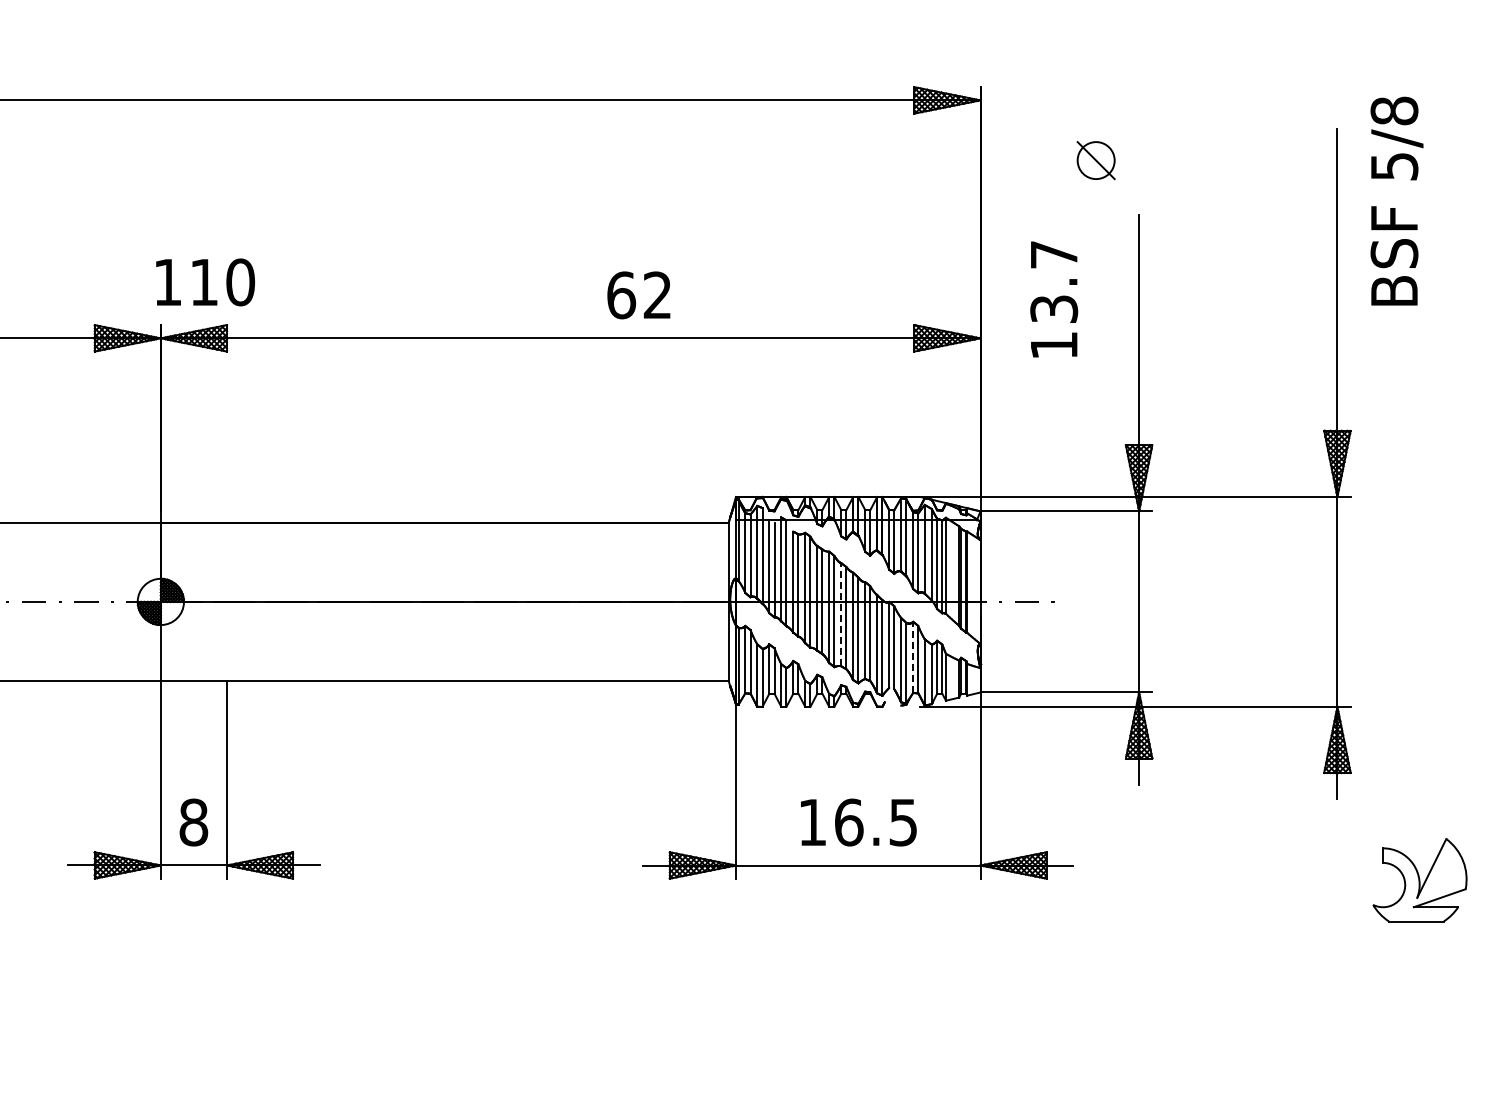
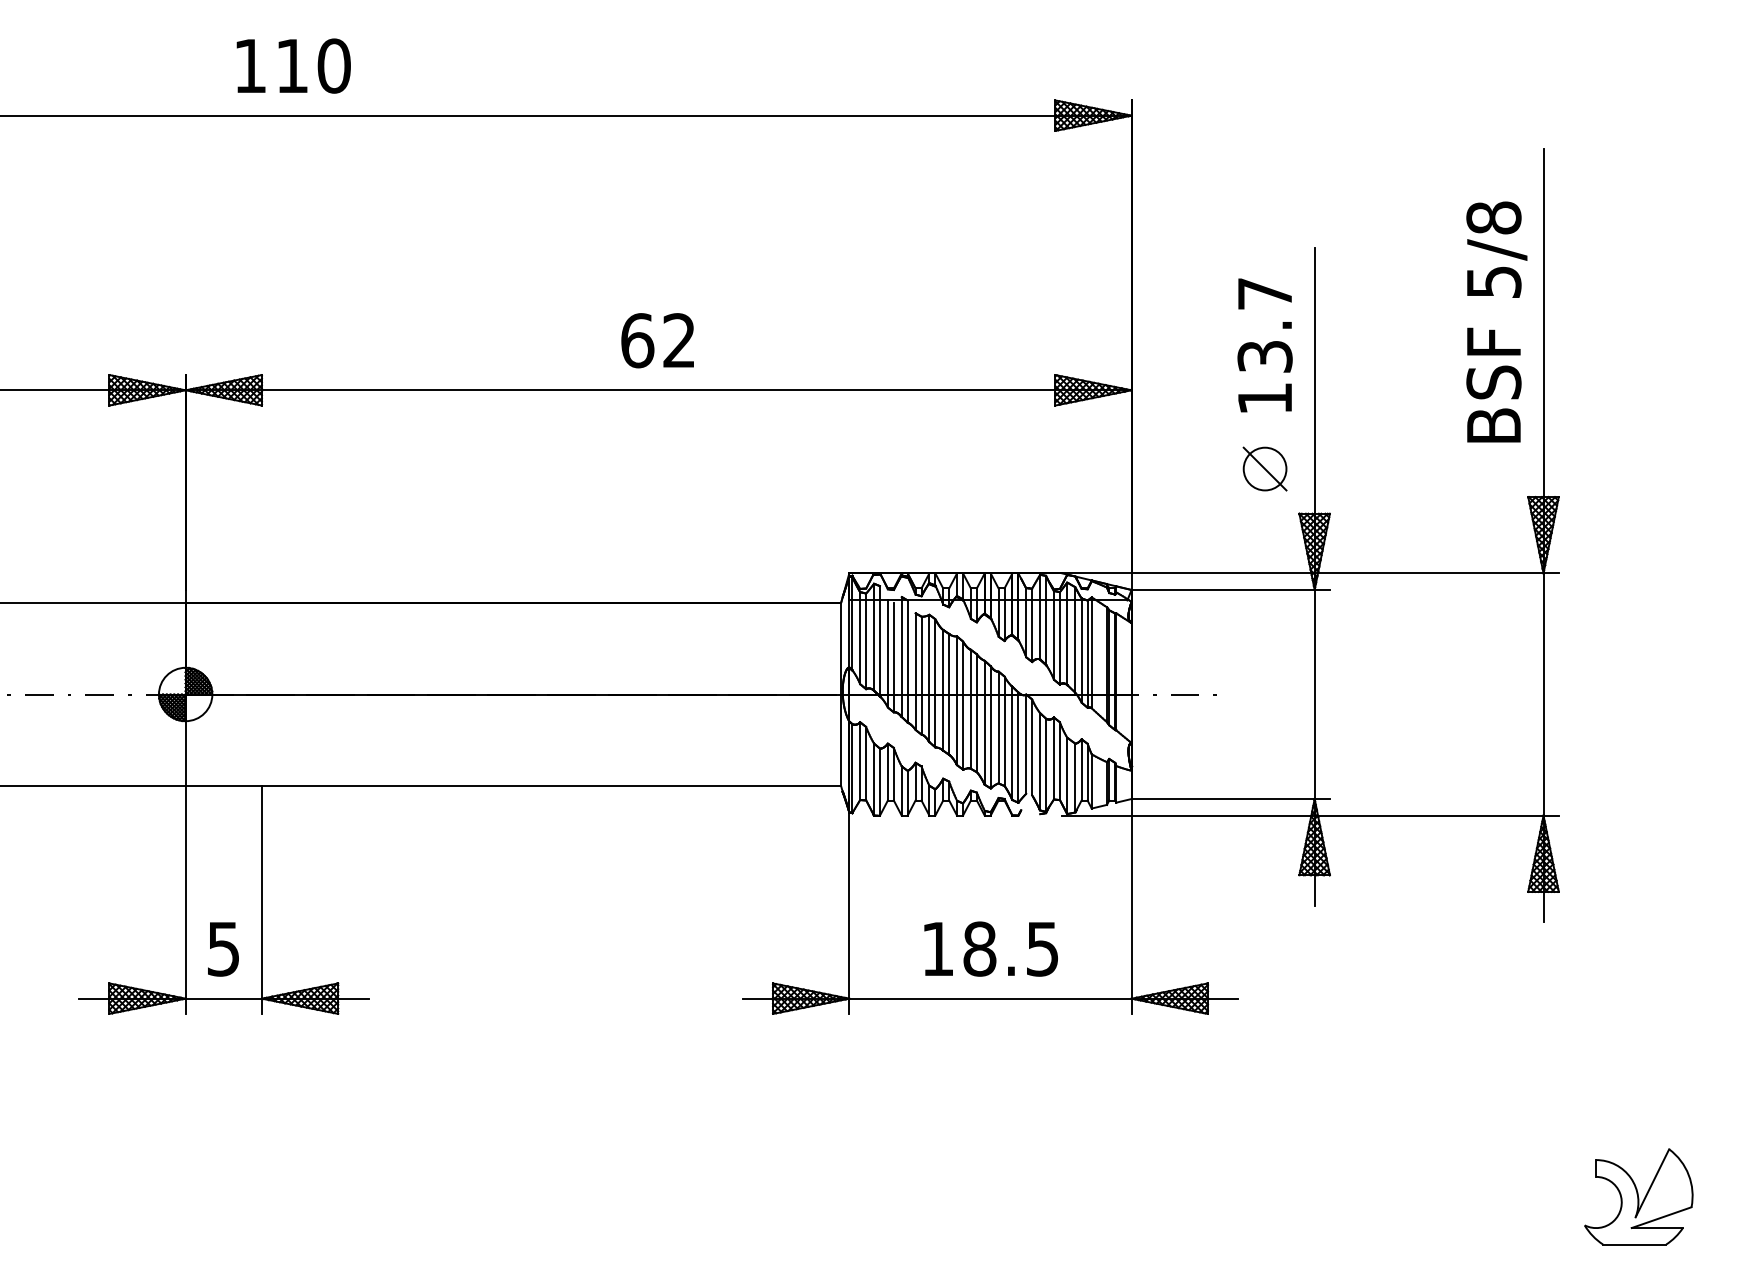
part: (1095, 160) -> (1264, 468), moved
text: (1396, 200) -> (1496, 321), moved
text: (205, 282) -> (293, 66), moved
text: (638, 295) -> (657, 340), moved
text: (1054, 299) -> (1265, 345), moved
line: (841, 614) -> (971, 709), dashed -> solid
line: (913, 657) -> (1054, 758), dashed -> solid
text: (193, 822) -> (223, 949), 8 -> 5
text: (848, 822) -> (979, 949), 16.5 -> 18.5
part: (1419, 880) -> (1638, 1197), moved

